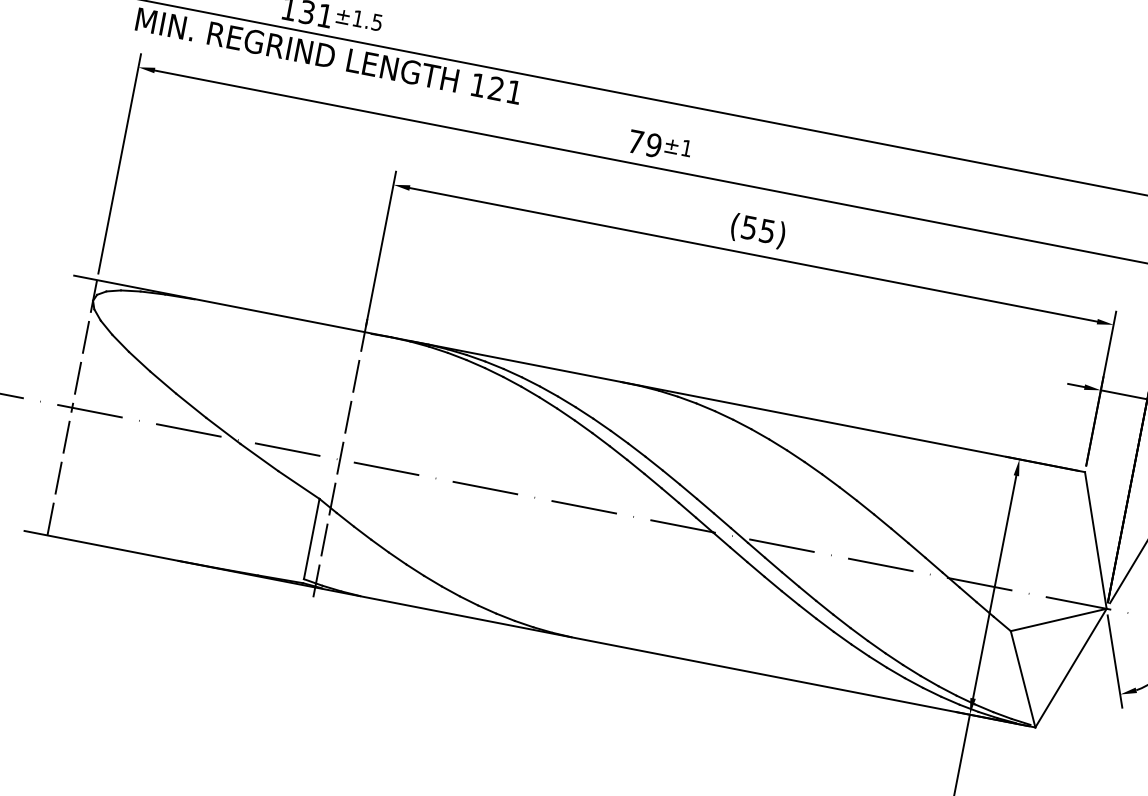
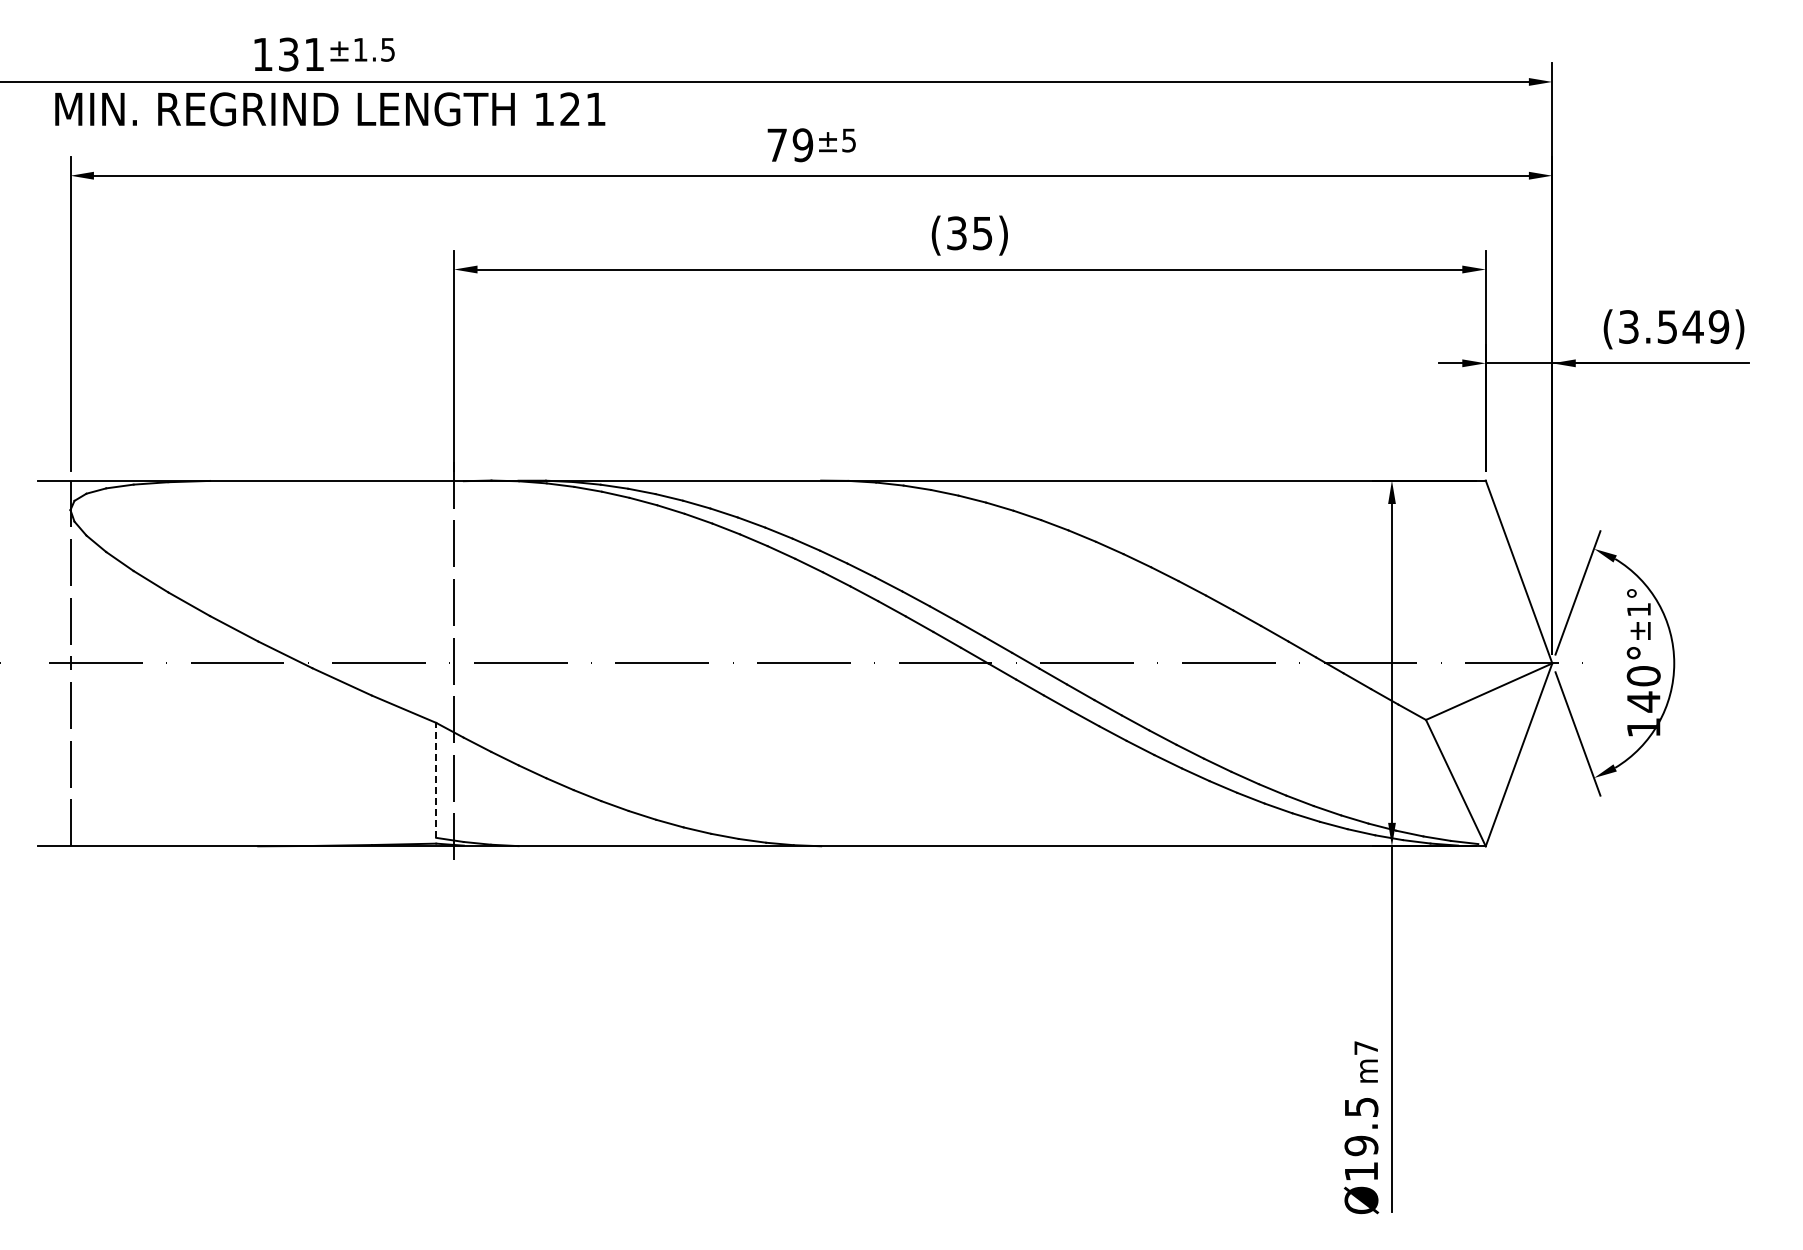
text: (686, 148) -> (848, 140), ±1 -> ±5
text: (749, 227) -> (957, 232), (55) -> (35)
line: (312, 538) -> (436, 779), solid -> dashed

